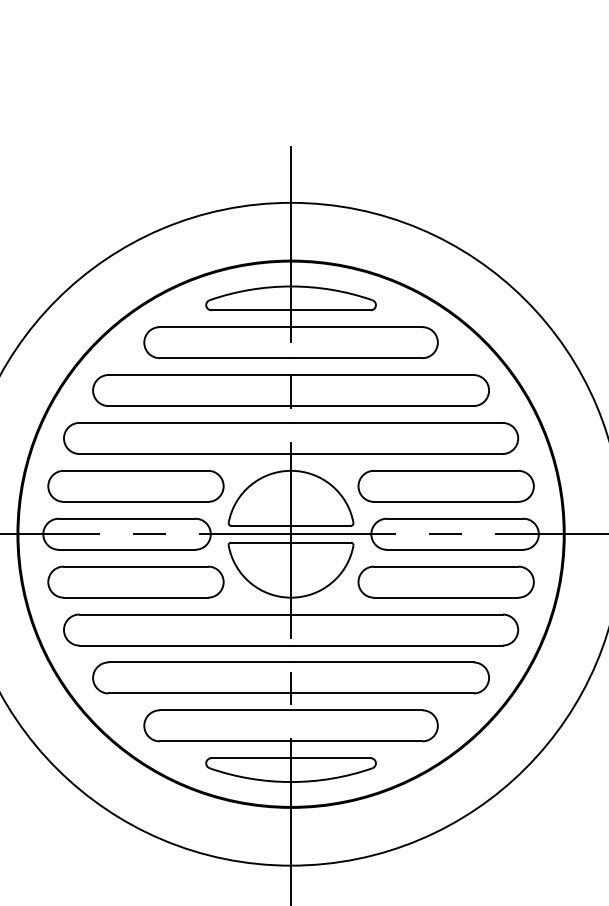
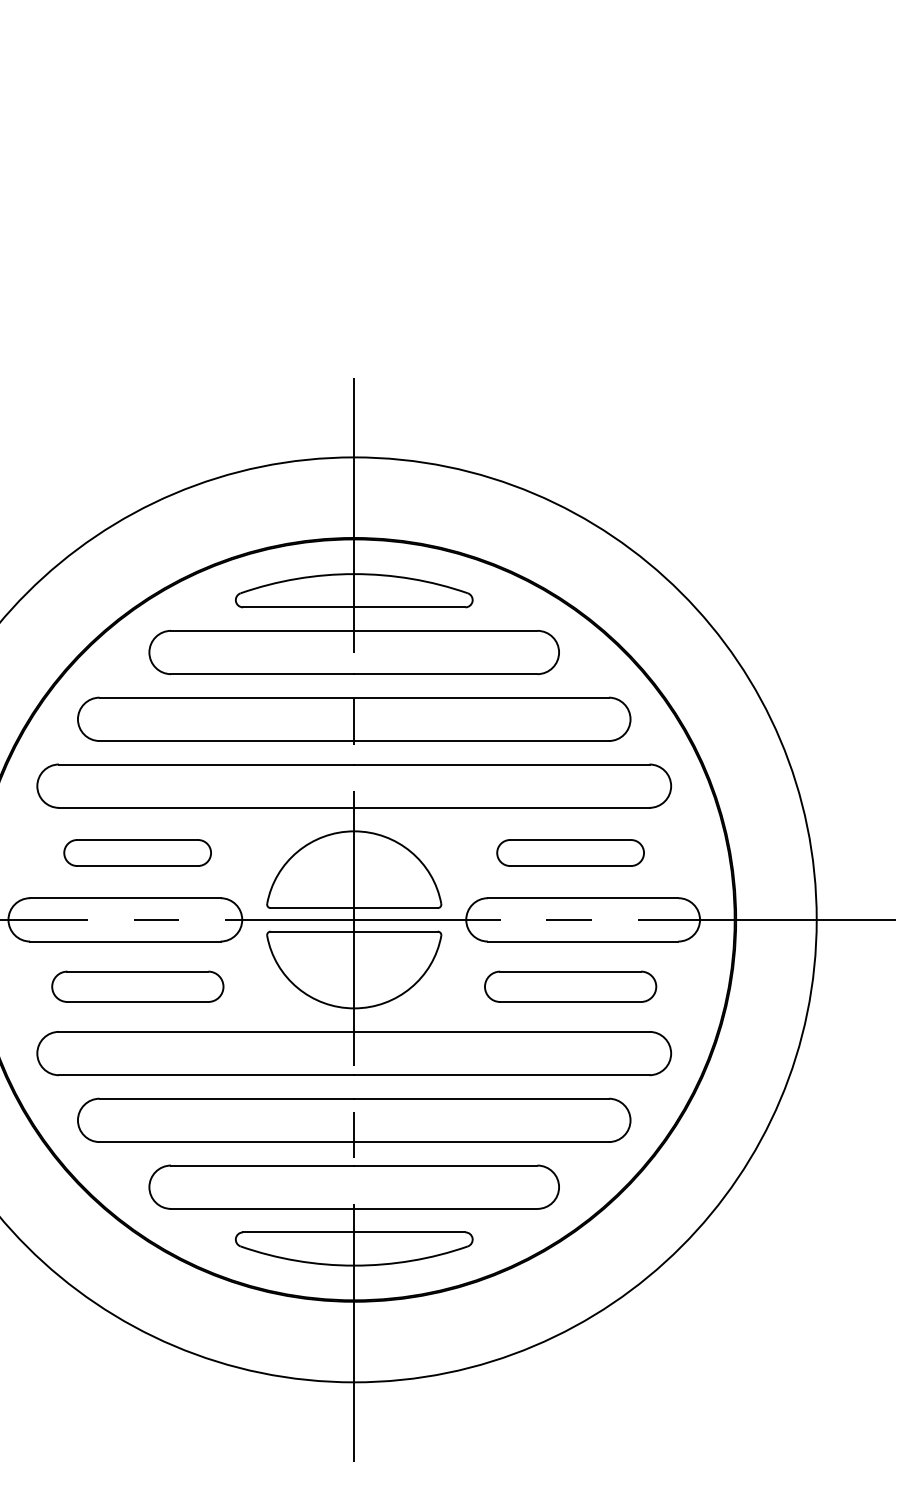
part: (135, 485) -> (137, 852), size x0.6
part: (446, 485) -> (570, 852), size x0.6
part: (135, 582) -> (137, 986), size x0.7
part: (446, 582) -> (570, 986), size x0.7

